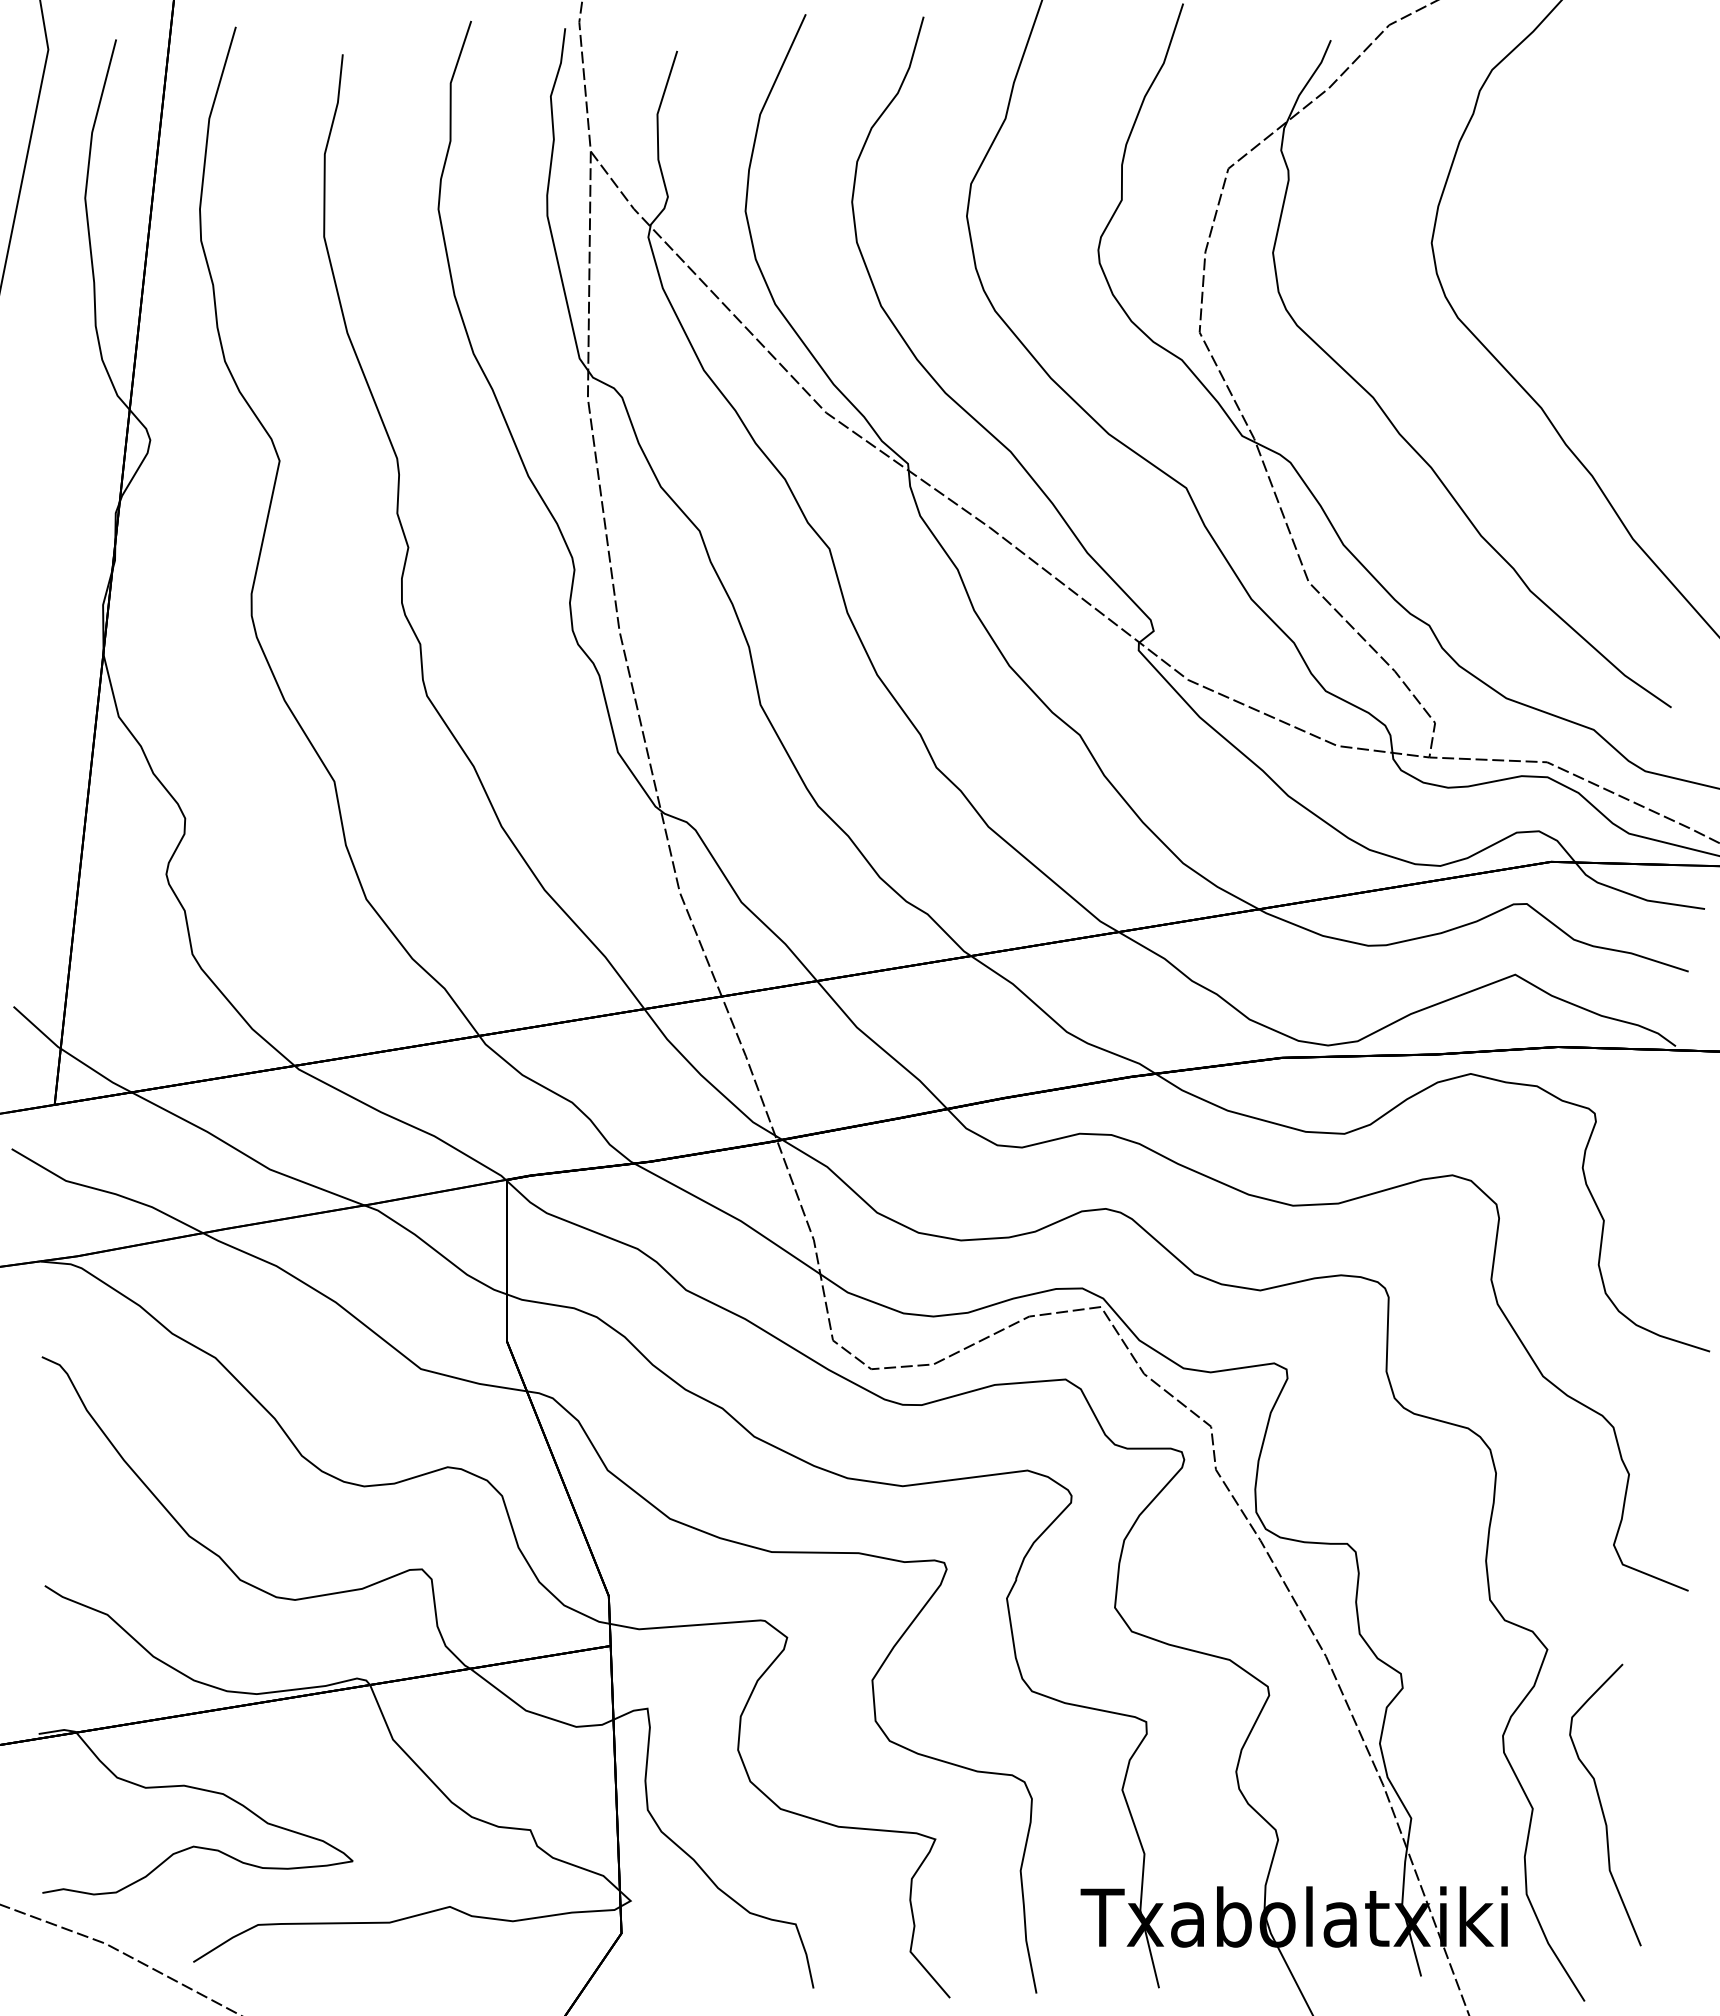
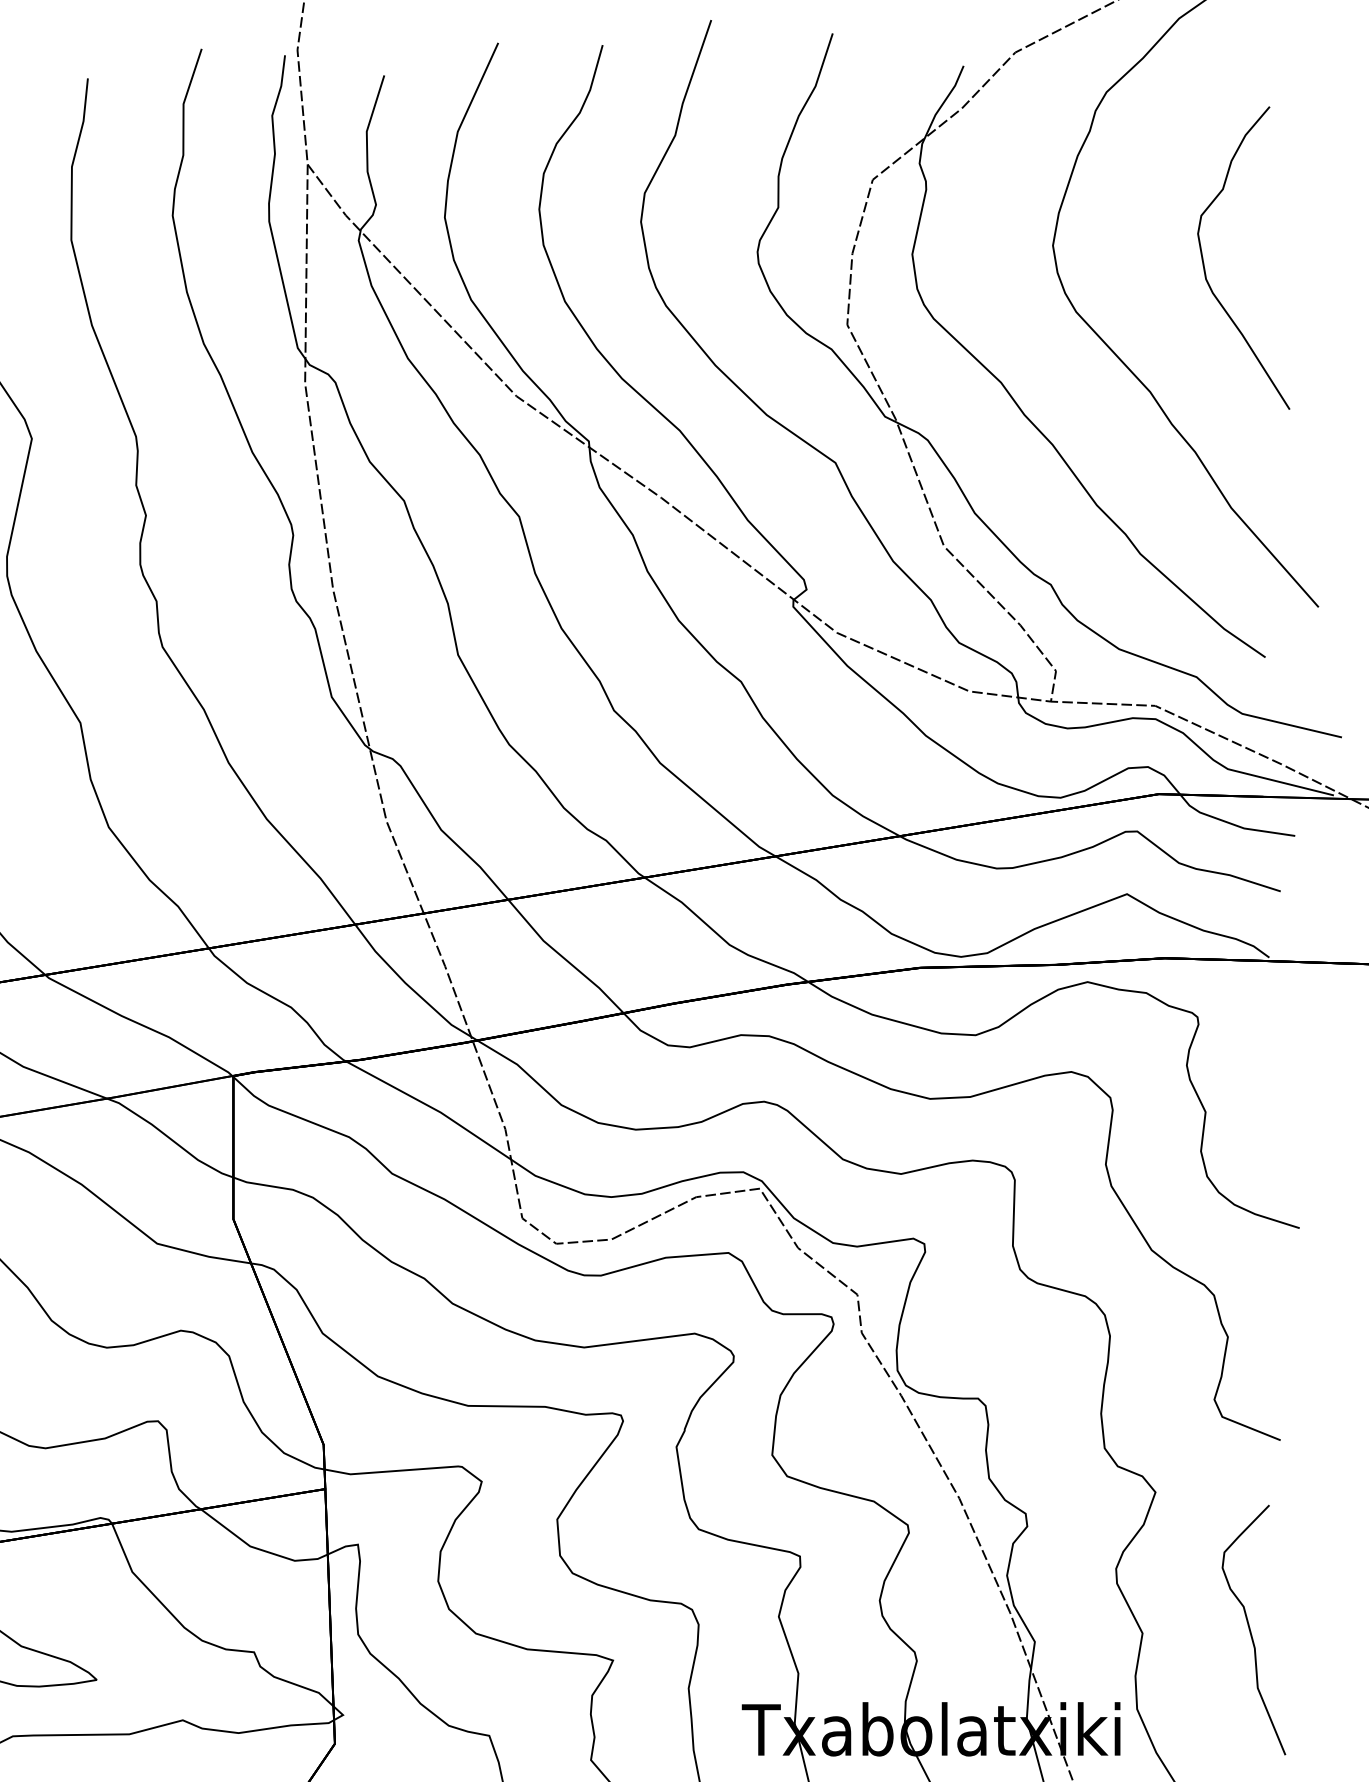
curve: (1602, 262) -> (1204, 262), added
curve: (1602, 1806) -> (1251, 1631), moved

